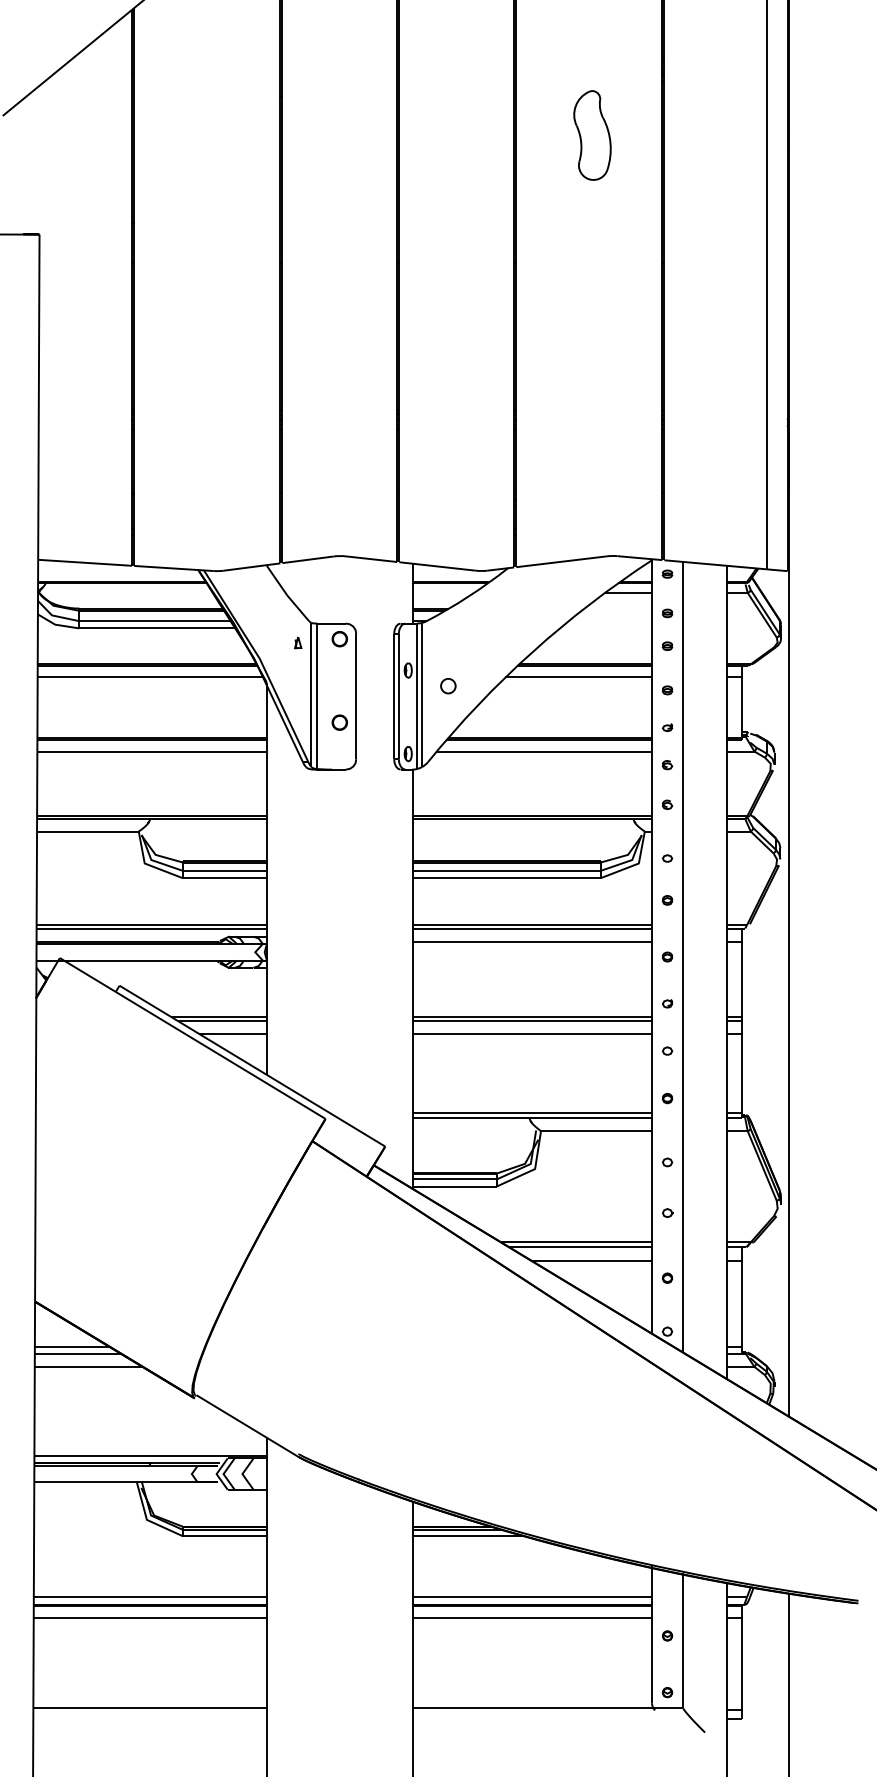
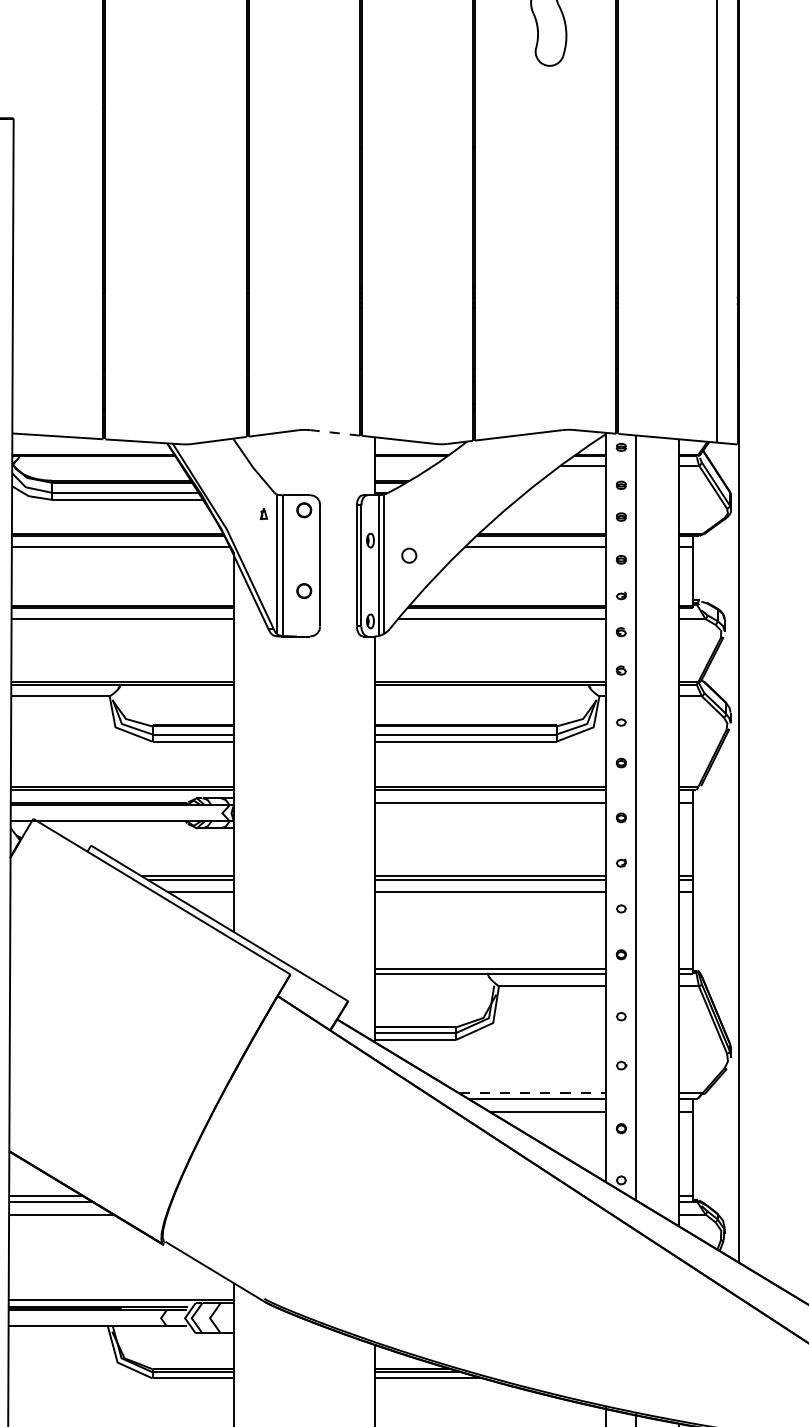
line: (371, 559) -> (334, 433), solid -> dashed
line: (576, 1241) -> (533, 1093), solid -> dashed

